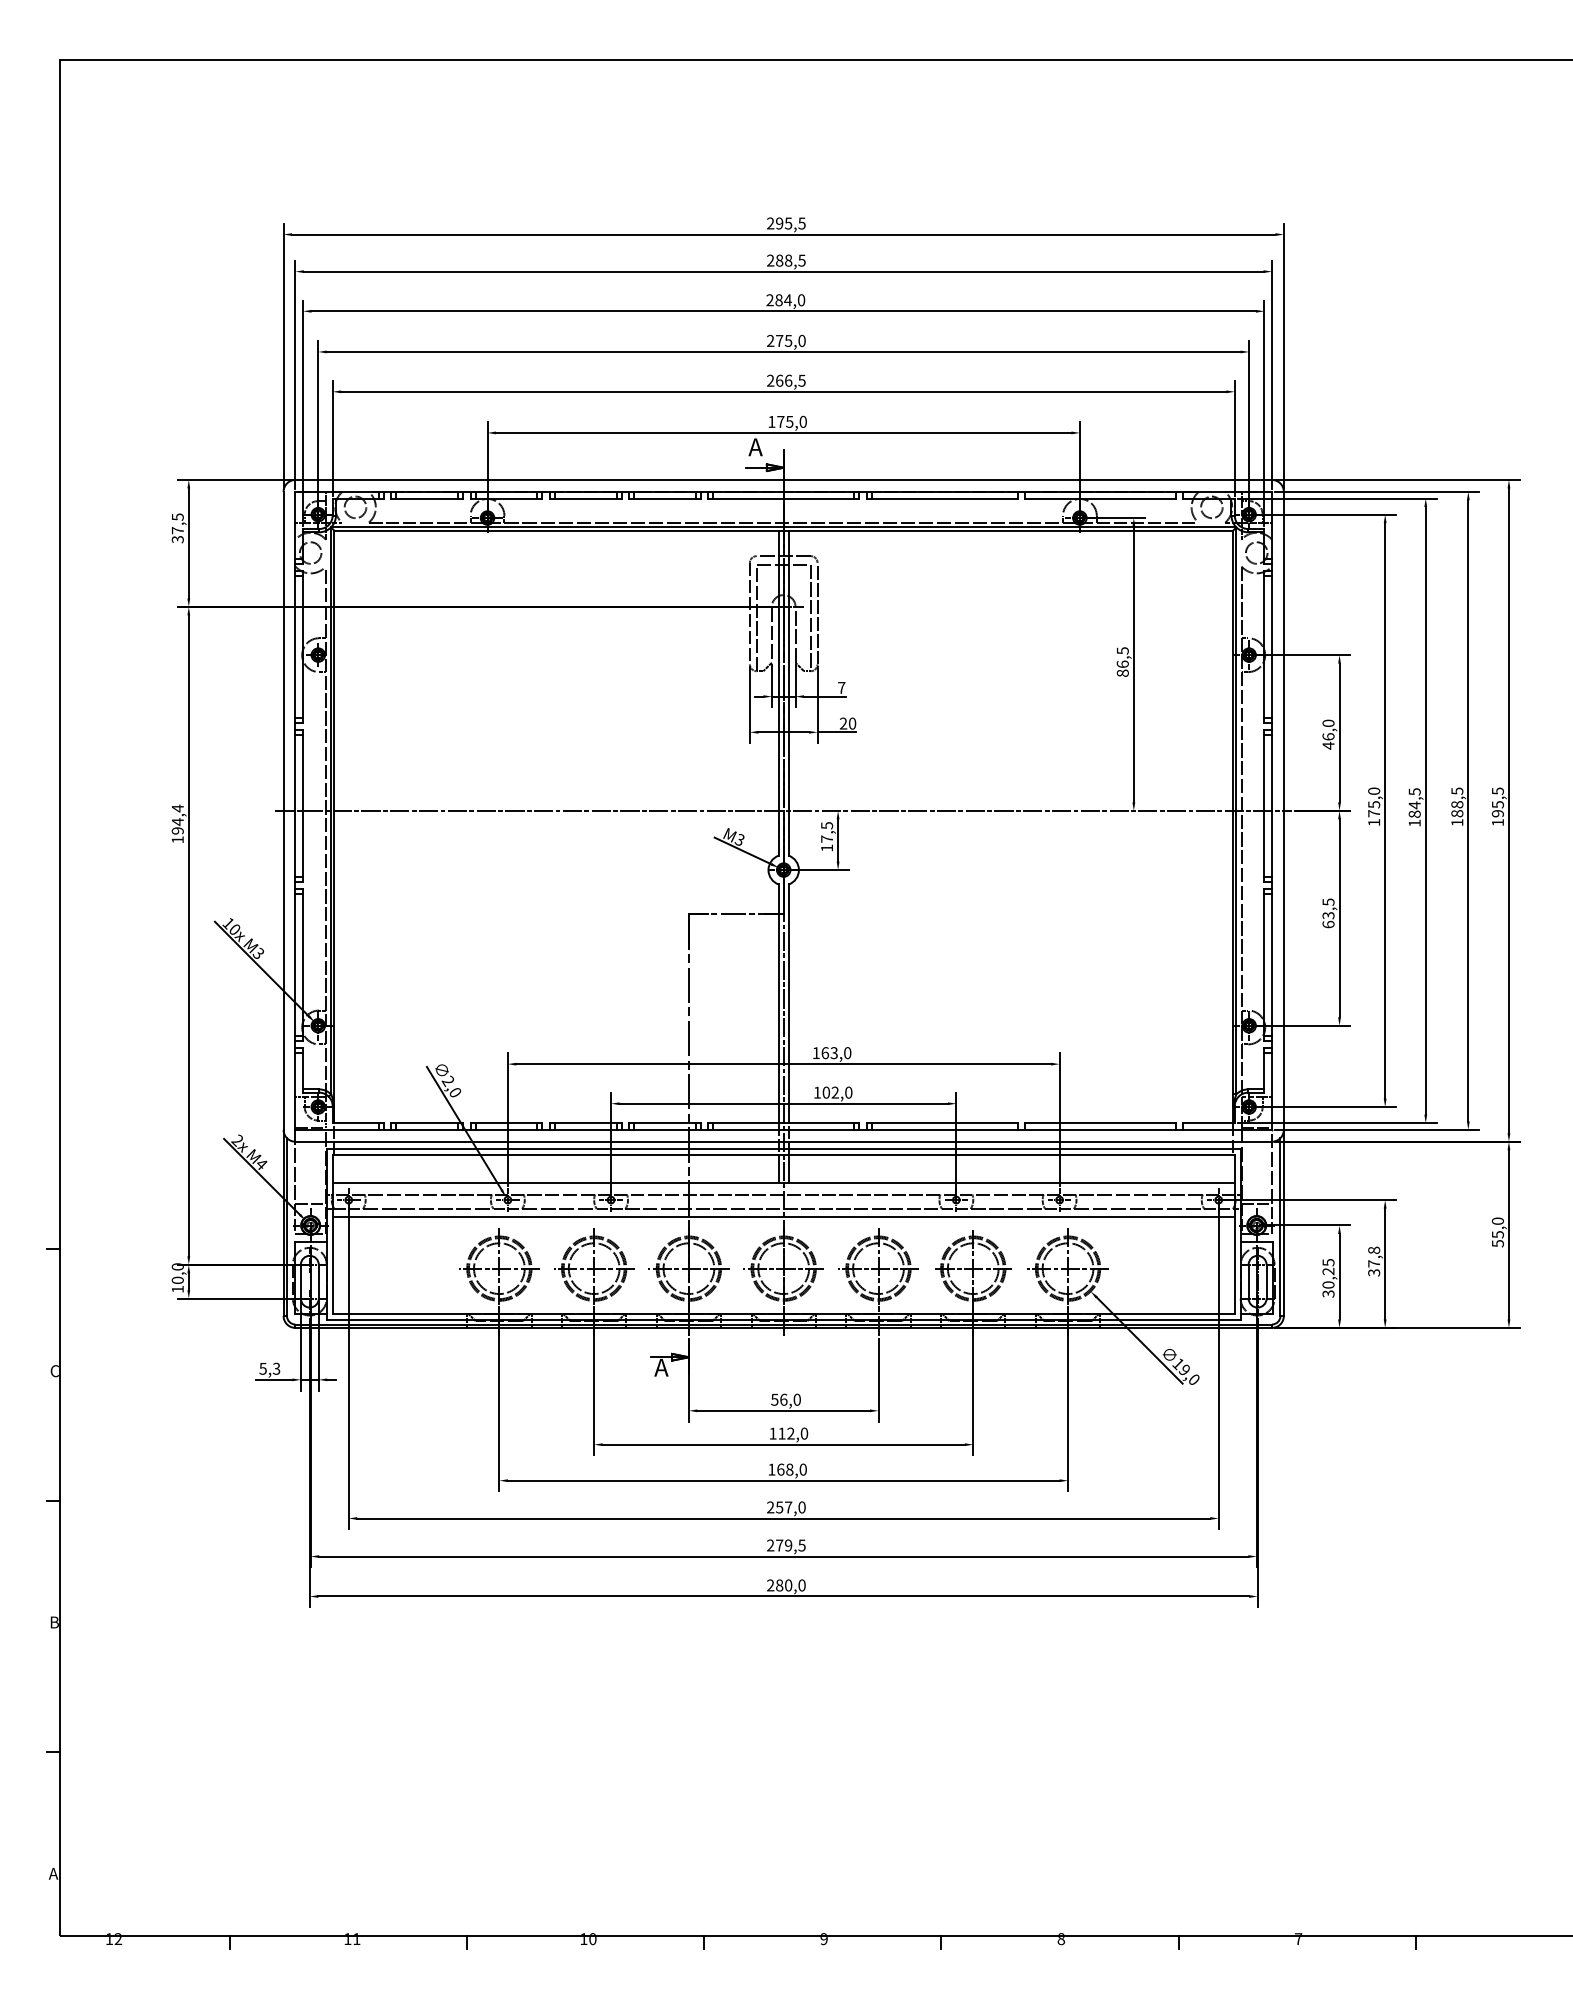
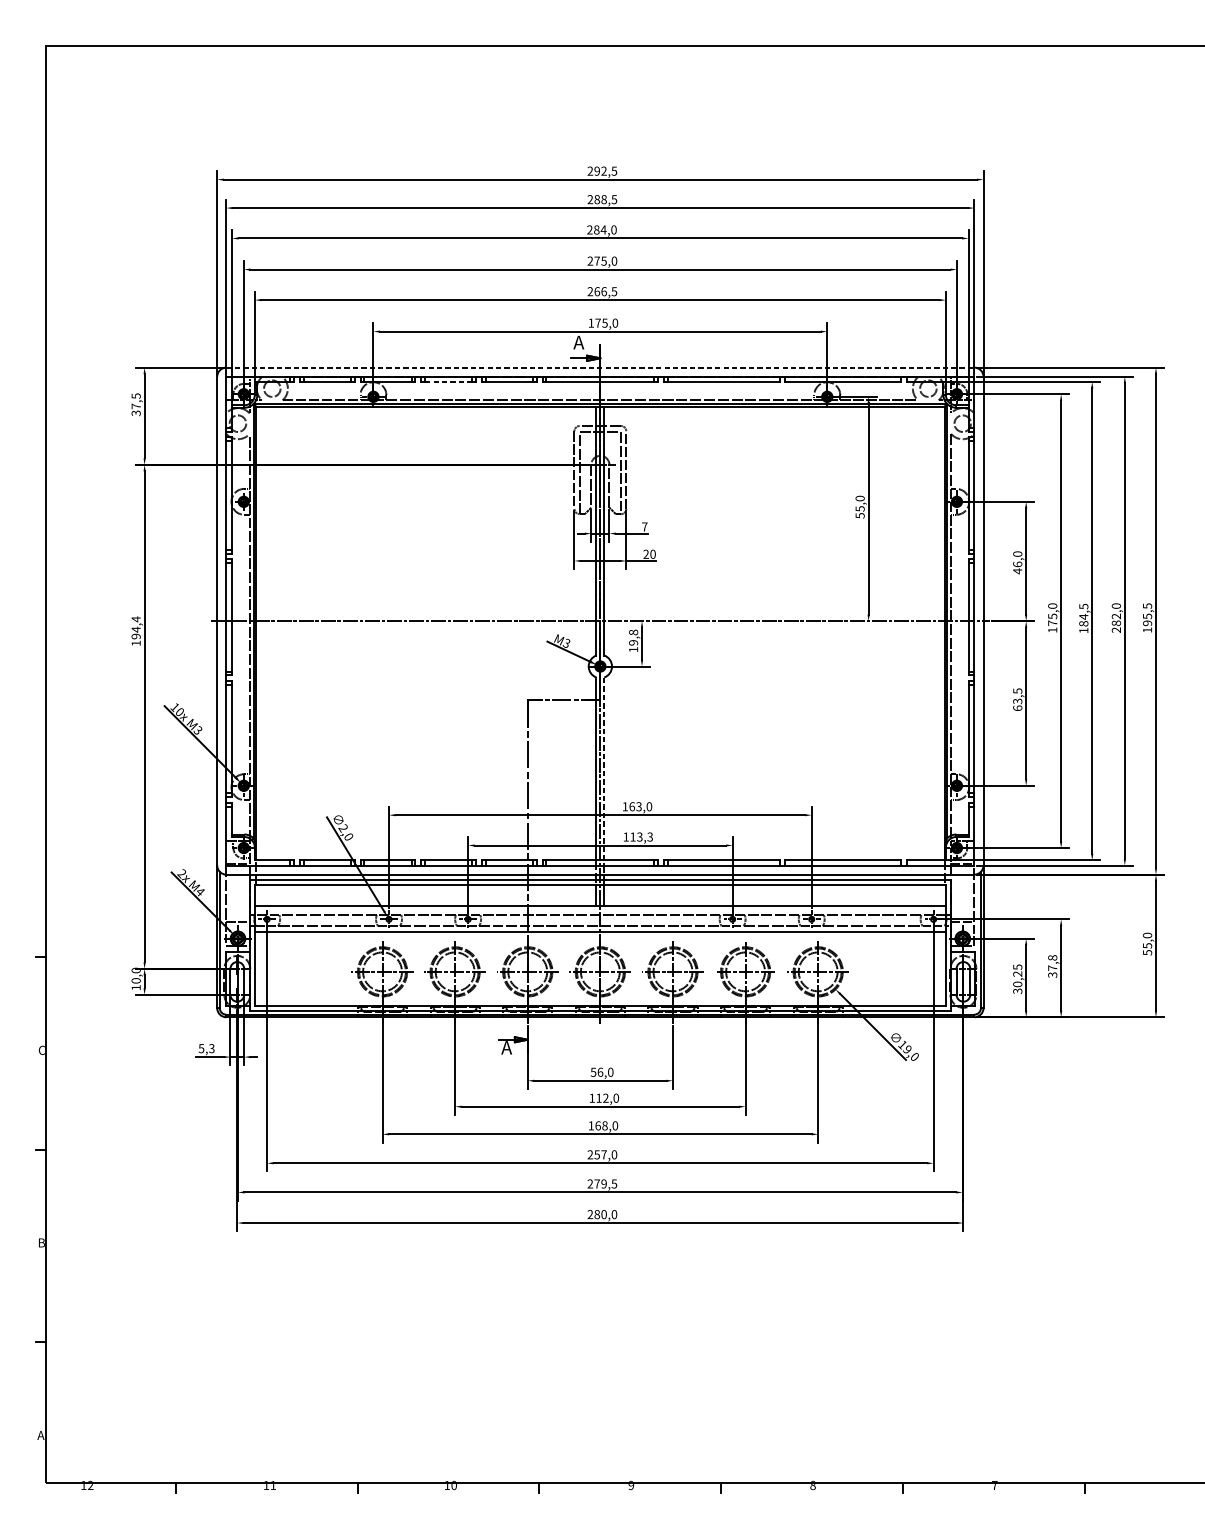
text: (788, 223) -> (604, 171), 295,5 -> 292,5
line: (784, 479) -> (600, 367), solid -> dashed
line: (585, 498) -> (448, 381), solid -> dashed
text: (1122, 662) -> (859, 507), 86,5 -> 55,0
text: (1457, 806) -> (1116, 617), 188,5 -> 282,0
text: (827, 832) -> (633, 637), 17,5 -> 19,8
line: (788, 1003) -> (604, 768), solid -> dashed
text: (837, 1092) -> (641, 836), 102,0 -> 113,3

